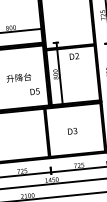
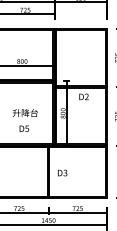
text: (35, 91) -> (24, 128), moved
text: (72, 130) -> (62, 172), moved

